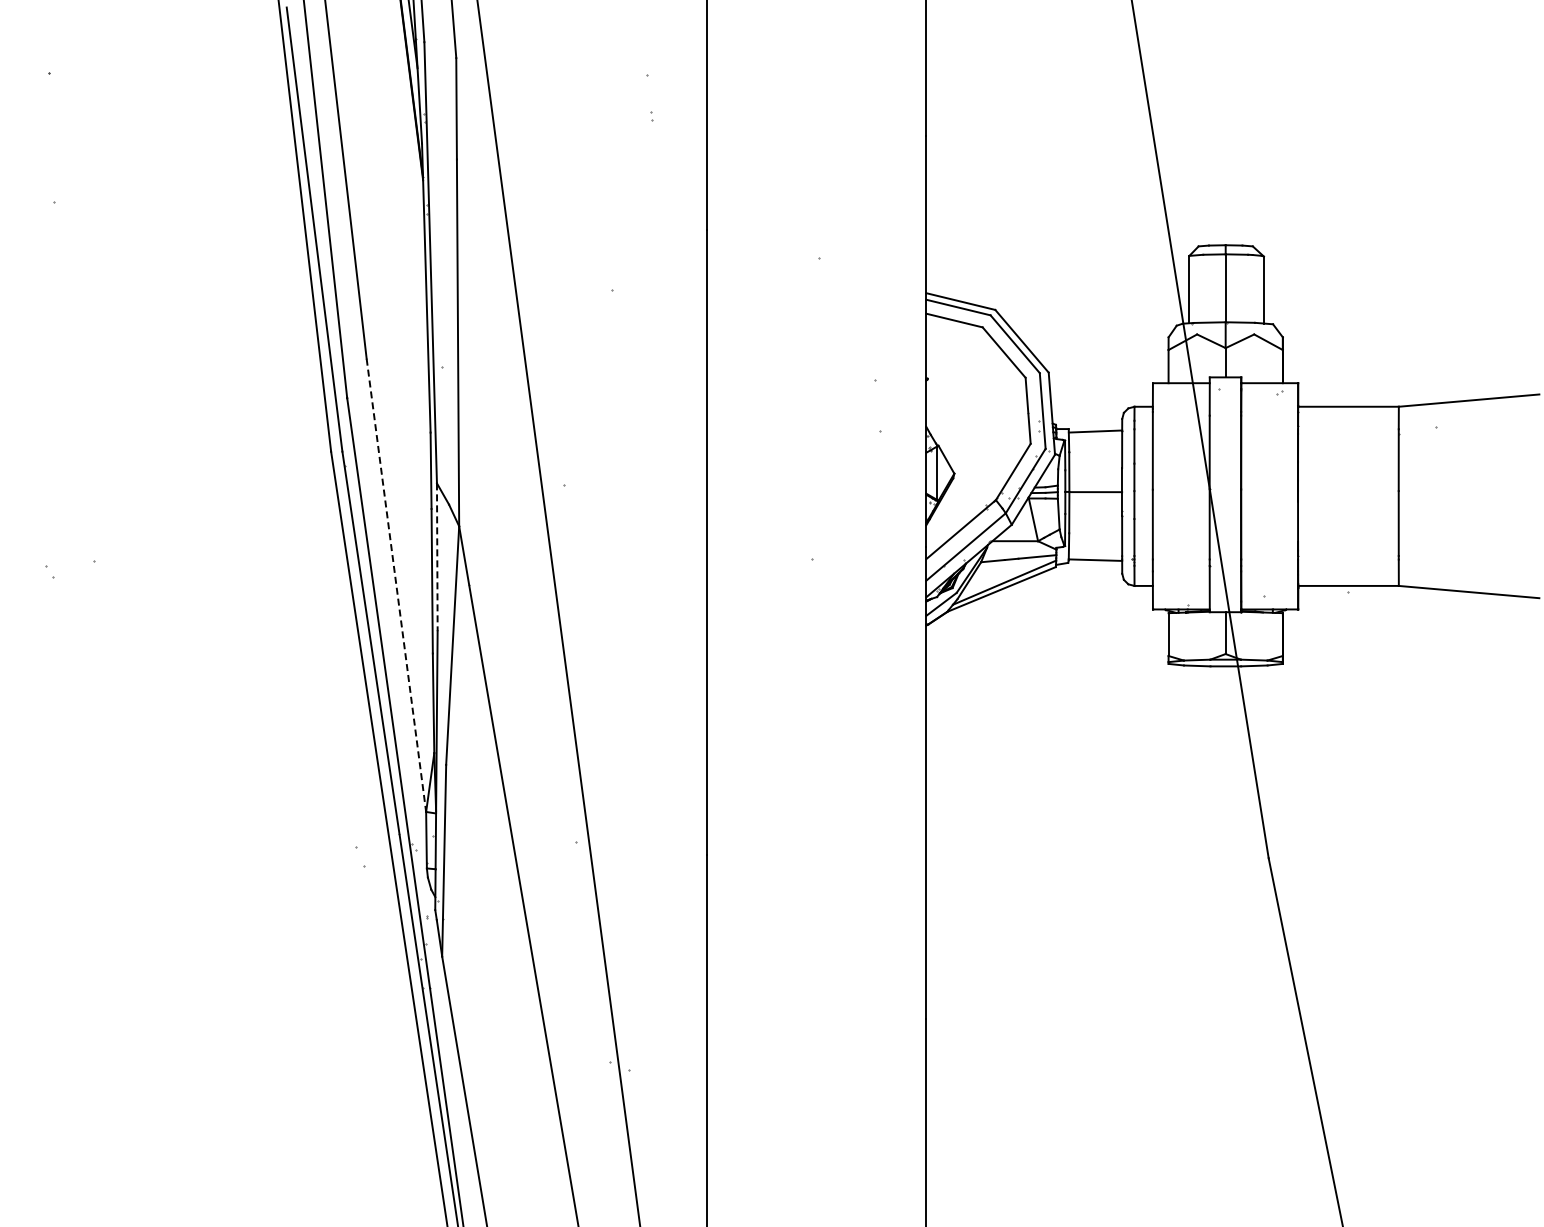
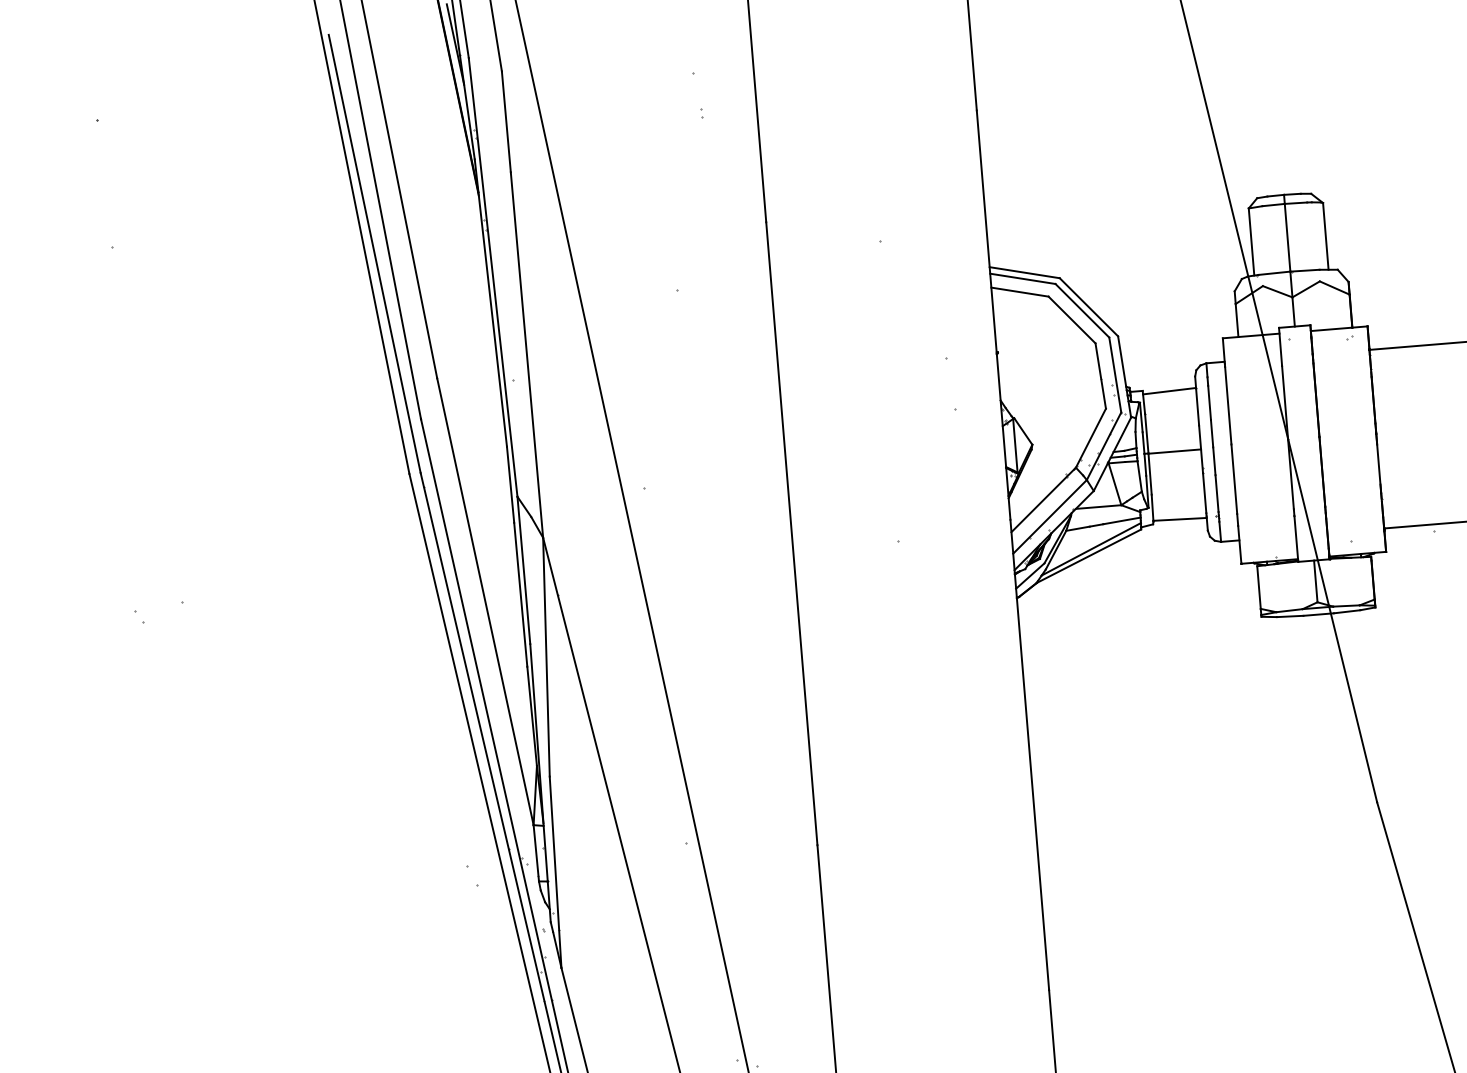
line: (437, 557) -> (524, 570), dashed -> solid
line: (396, 585) -> (485, 601), dashed -> solid

